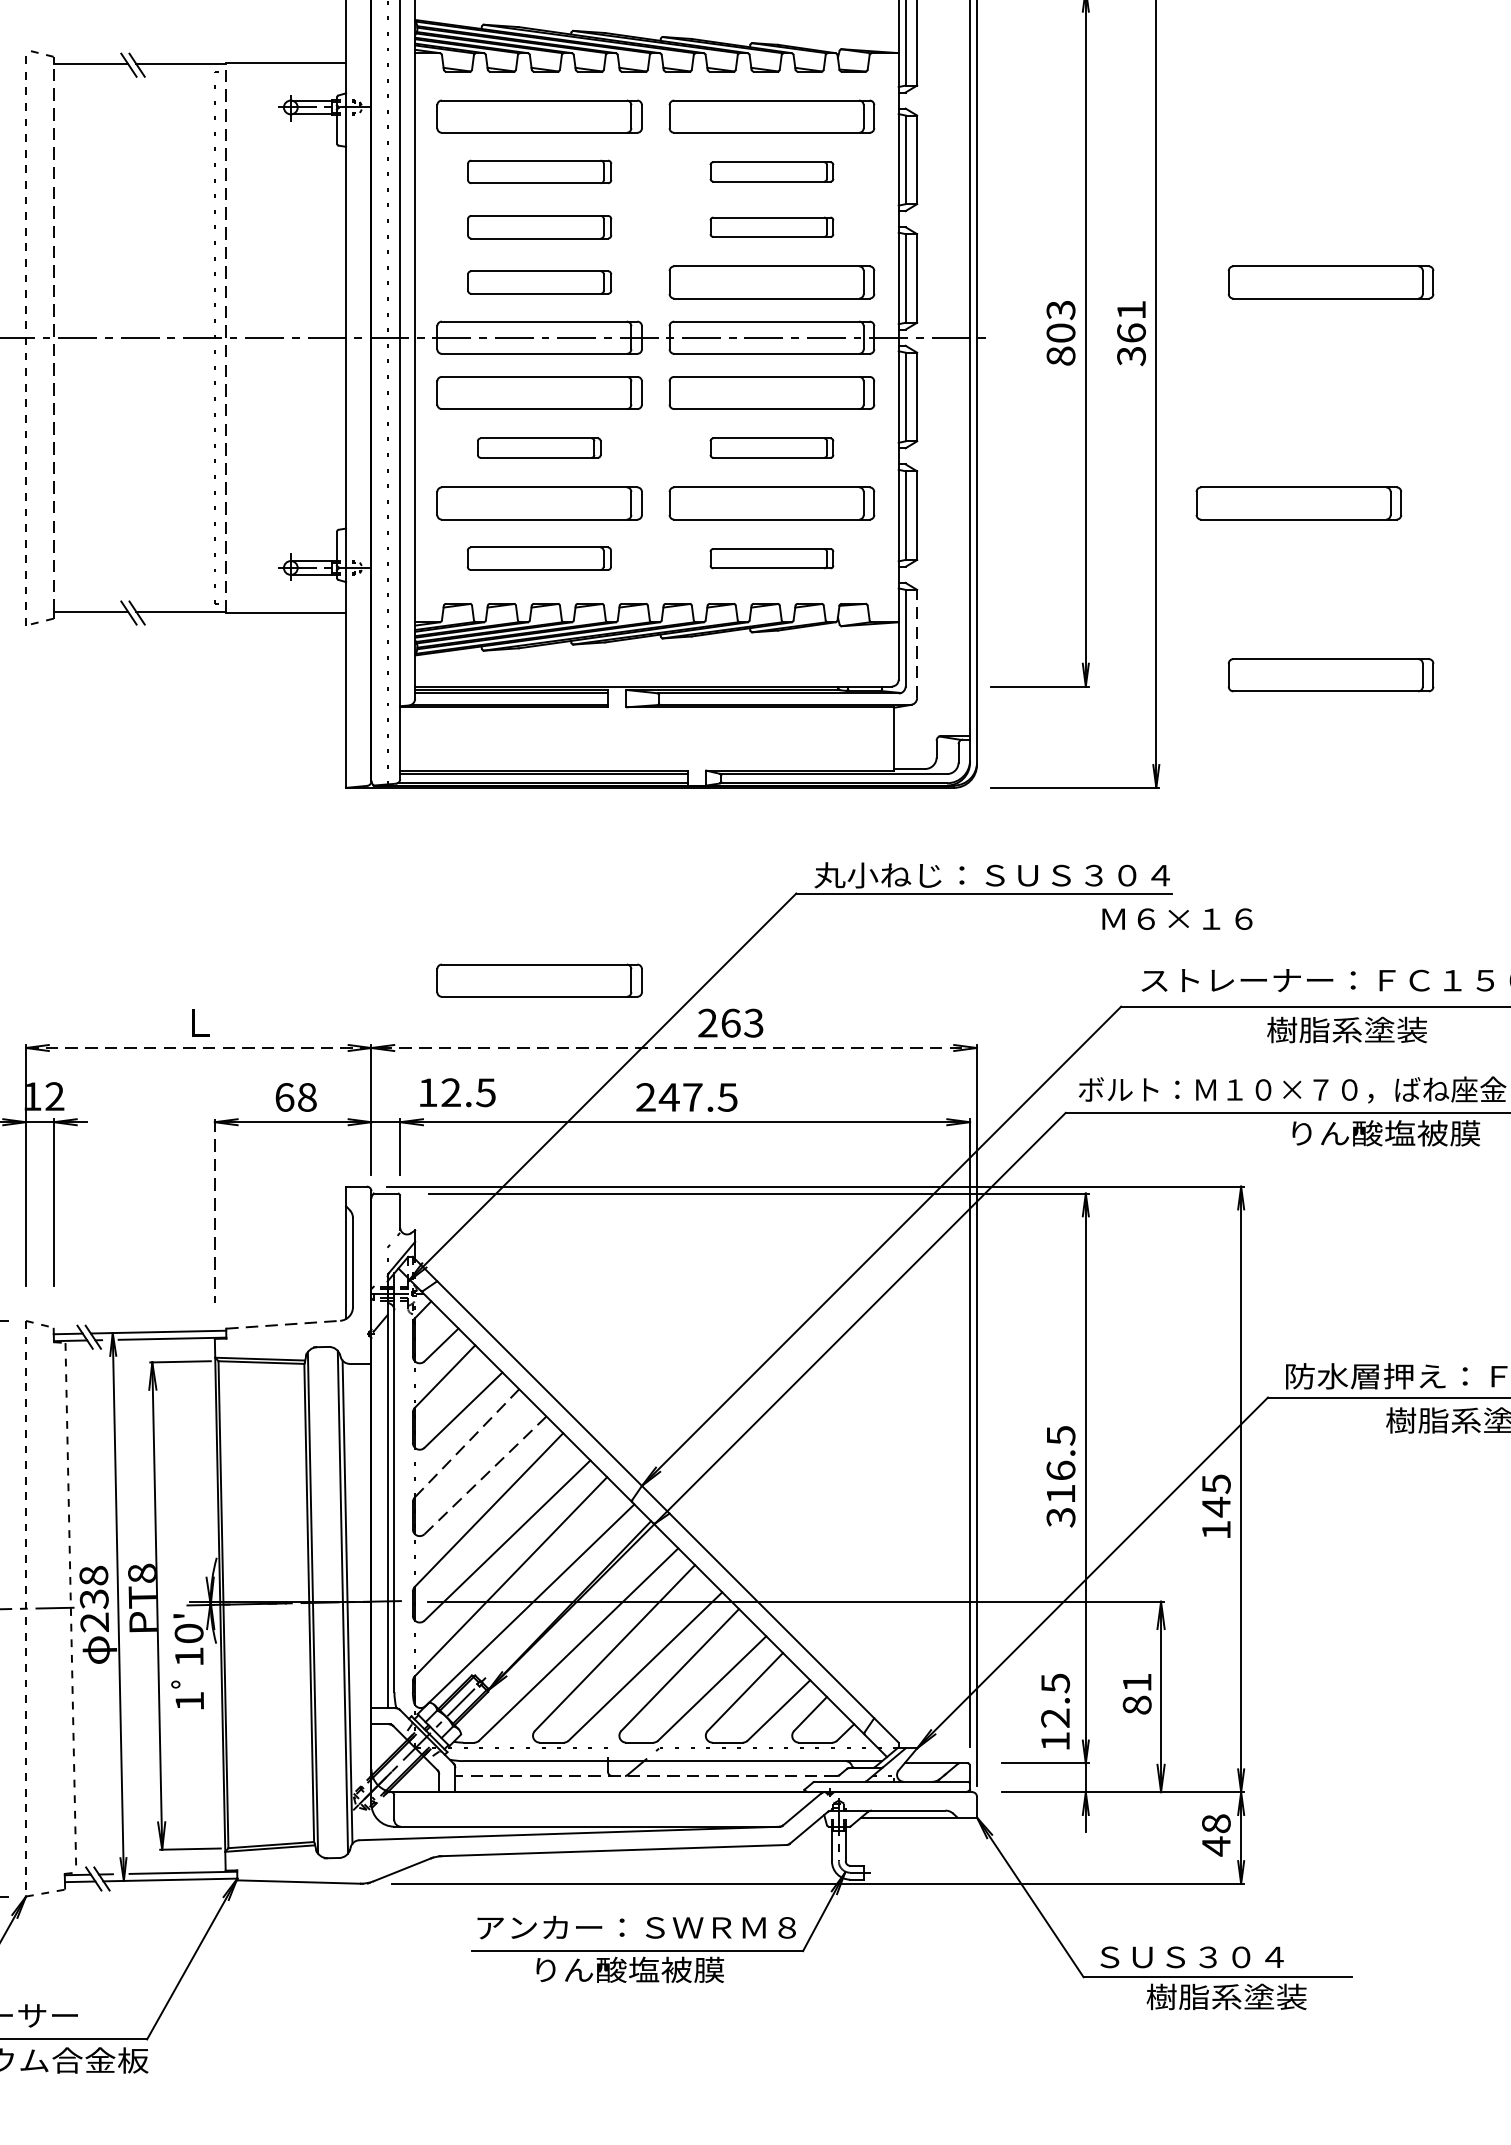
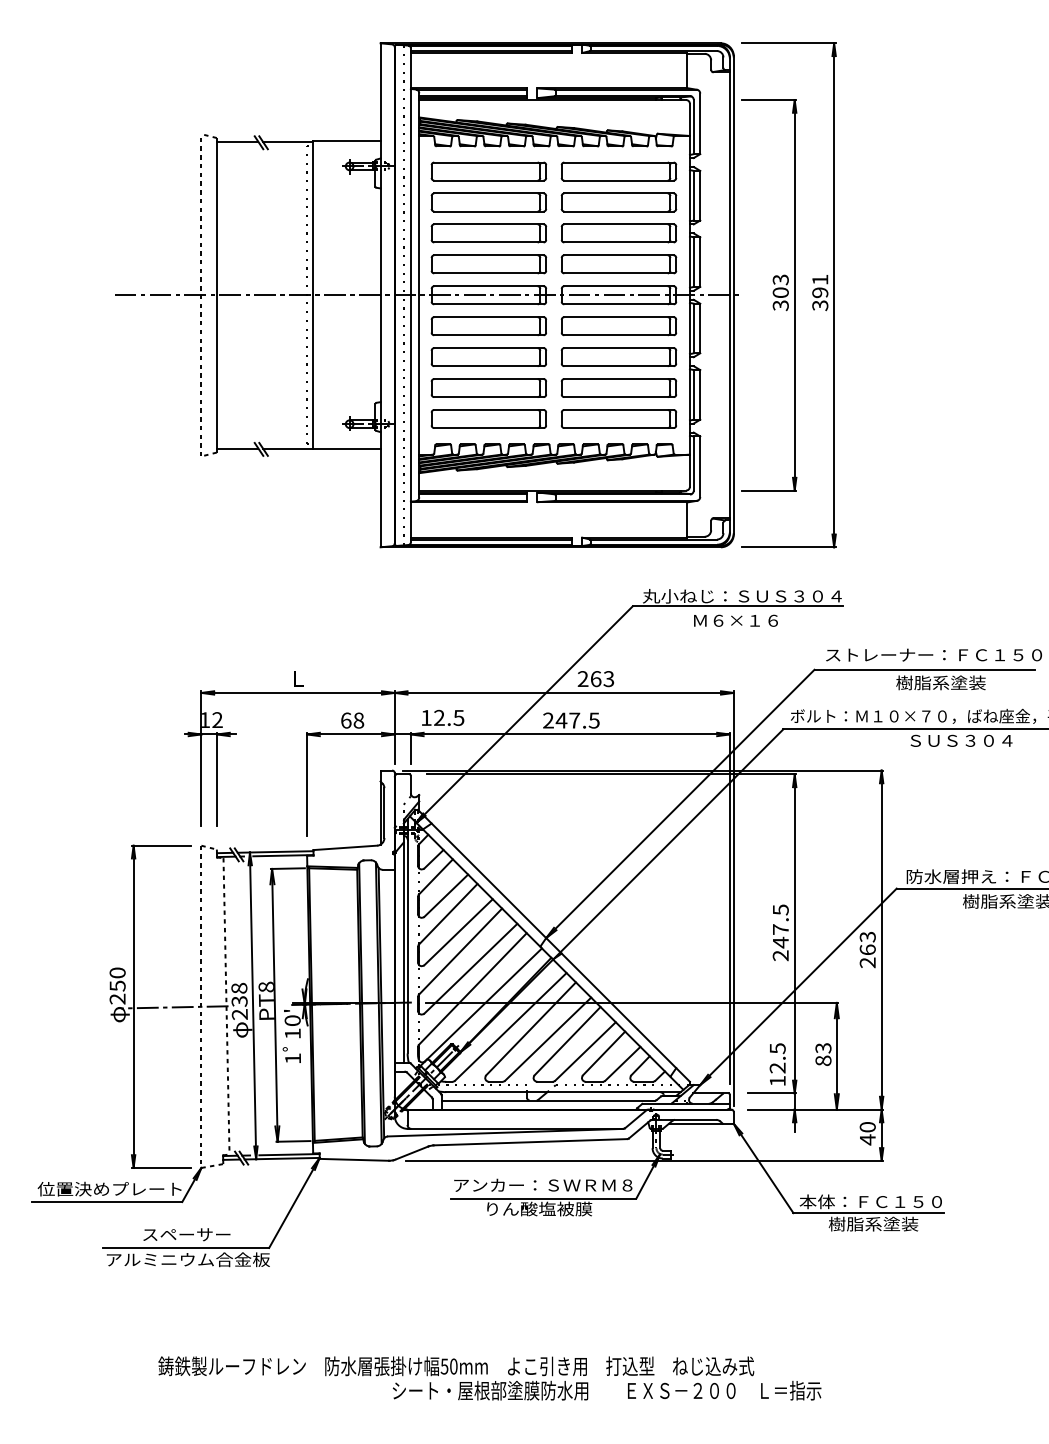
part: (538, 171) -> (488, 202), size x1.43
part: (771, 171) -> (618, 202), size x1.67
part: (538, 227) -> (488, 233), size x1.43
part: (771, 227) -> (618, 233), size x1.67
part: (538, 282) -> (488, 264), size x1.43
part: (1330, 282) -> (931, 264), removed
text: (1131, 332) -> (820, 292), 361 -> 391
line: (52, 336) -> (216, 294), dashed -> solid
line: (226, 336) -> (313, 294), dashed -> solid
text: (1060, 355) -> (780, 305), 803 -> 303
part: (538, 447) -> (488, 356), size x1.67
part: (771, 447) -> (618, 356), size x1.67
part: (1298, 502) -> (913, 387), removed
part: (538, 557) -> (488, 418), size x1.43
part: (771, 557) -> (618, 418), size x1.67
line: (917, 643) -> (700, 466), dashed -> solid
part: (1330, 675) -> (931, 484), removed
text: (1176, 918) -> (735, 620), moved
part: (538, 981) -> (488, 655), removed
line: (503, 1047) -> (468, 692), dashed -> solid
text: (1385, 1132) -> (962, 740), りん酸塩被膜 -> ＳＵＳ３０４
line: (215, 1211) -> (307, 784), dashed -> solid
line: (283, 1324) -> (345, 847), dashed -> solid
line: (465, 1443) -> (447, 914), dashed -> solid
line: (485, 1475) -> (458, 932), dashed -> solid
text: (1060, 1493) -> (780, 942), 316.5 -> 247.5
text: (1215, 1506) -> (867, 949), 145 -> 263
text: (1137, 1683) -> (823, 1048), 81 -> 83
line: (646, 1776) -> (548, 1100), dashed -> solid
text: (1215, 1824) -> (867, 1127), 48 -> 40
text: (1221, 1956) -> (870, 1201), ＳＵＳ３０４ -> 本体：ＦＣ１５０

